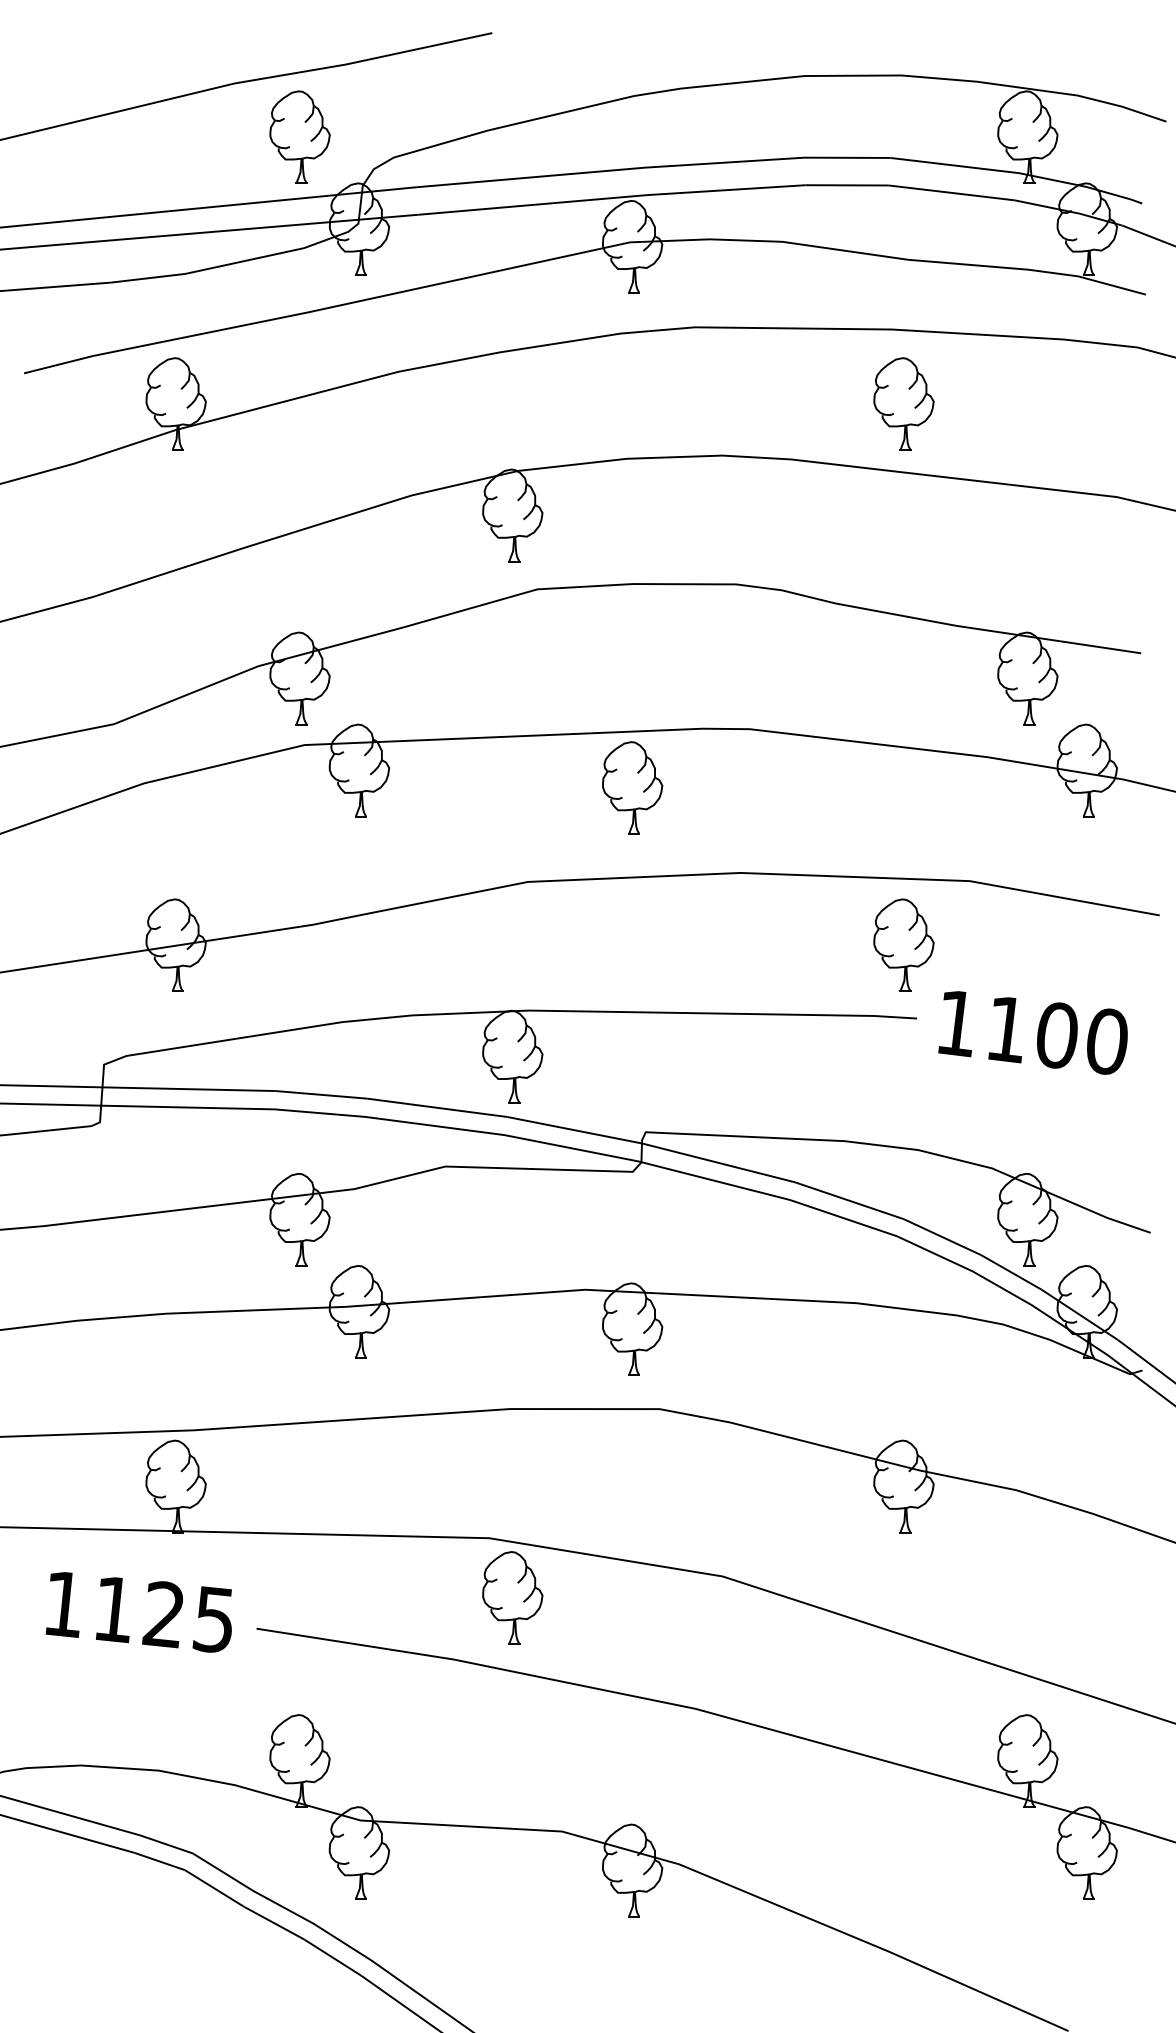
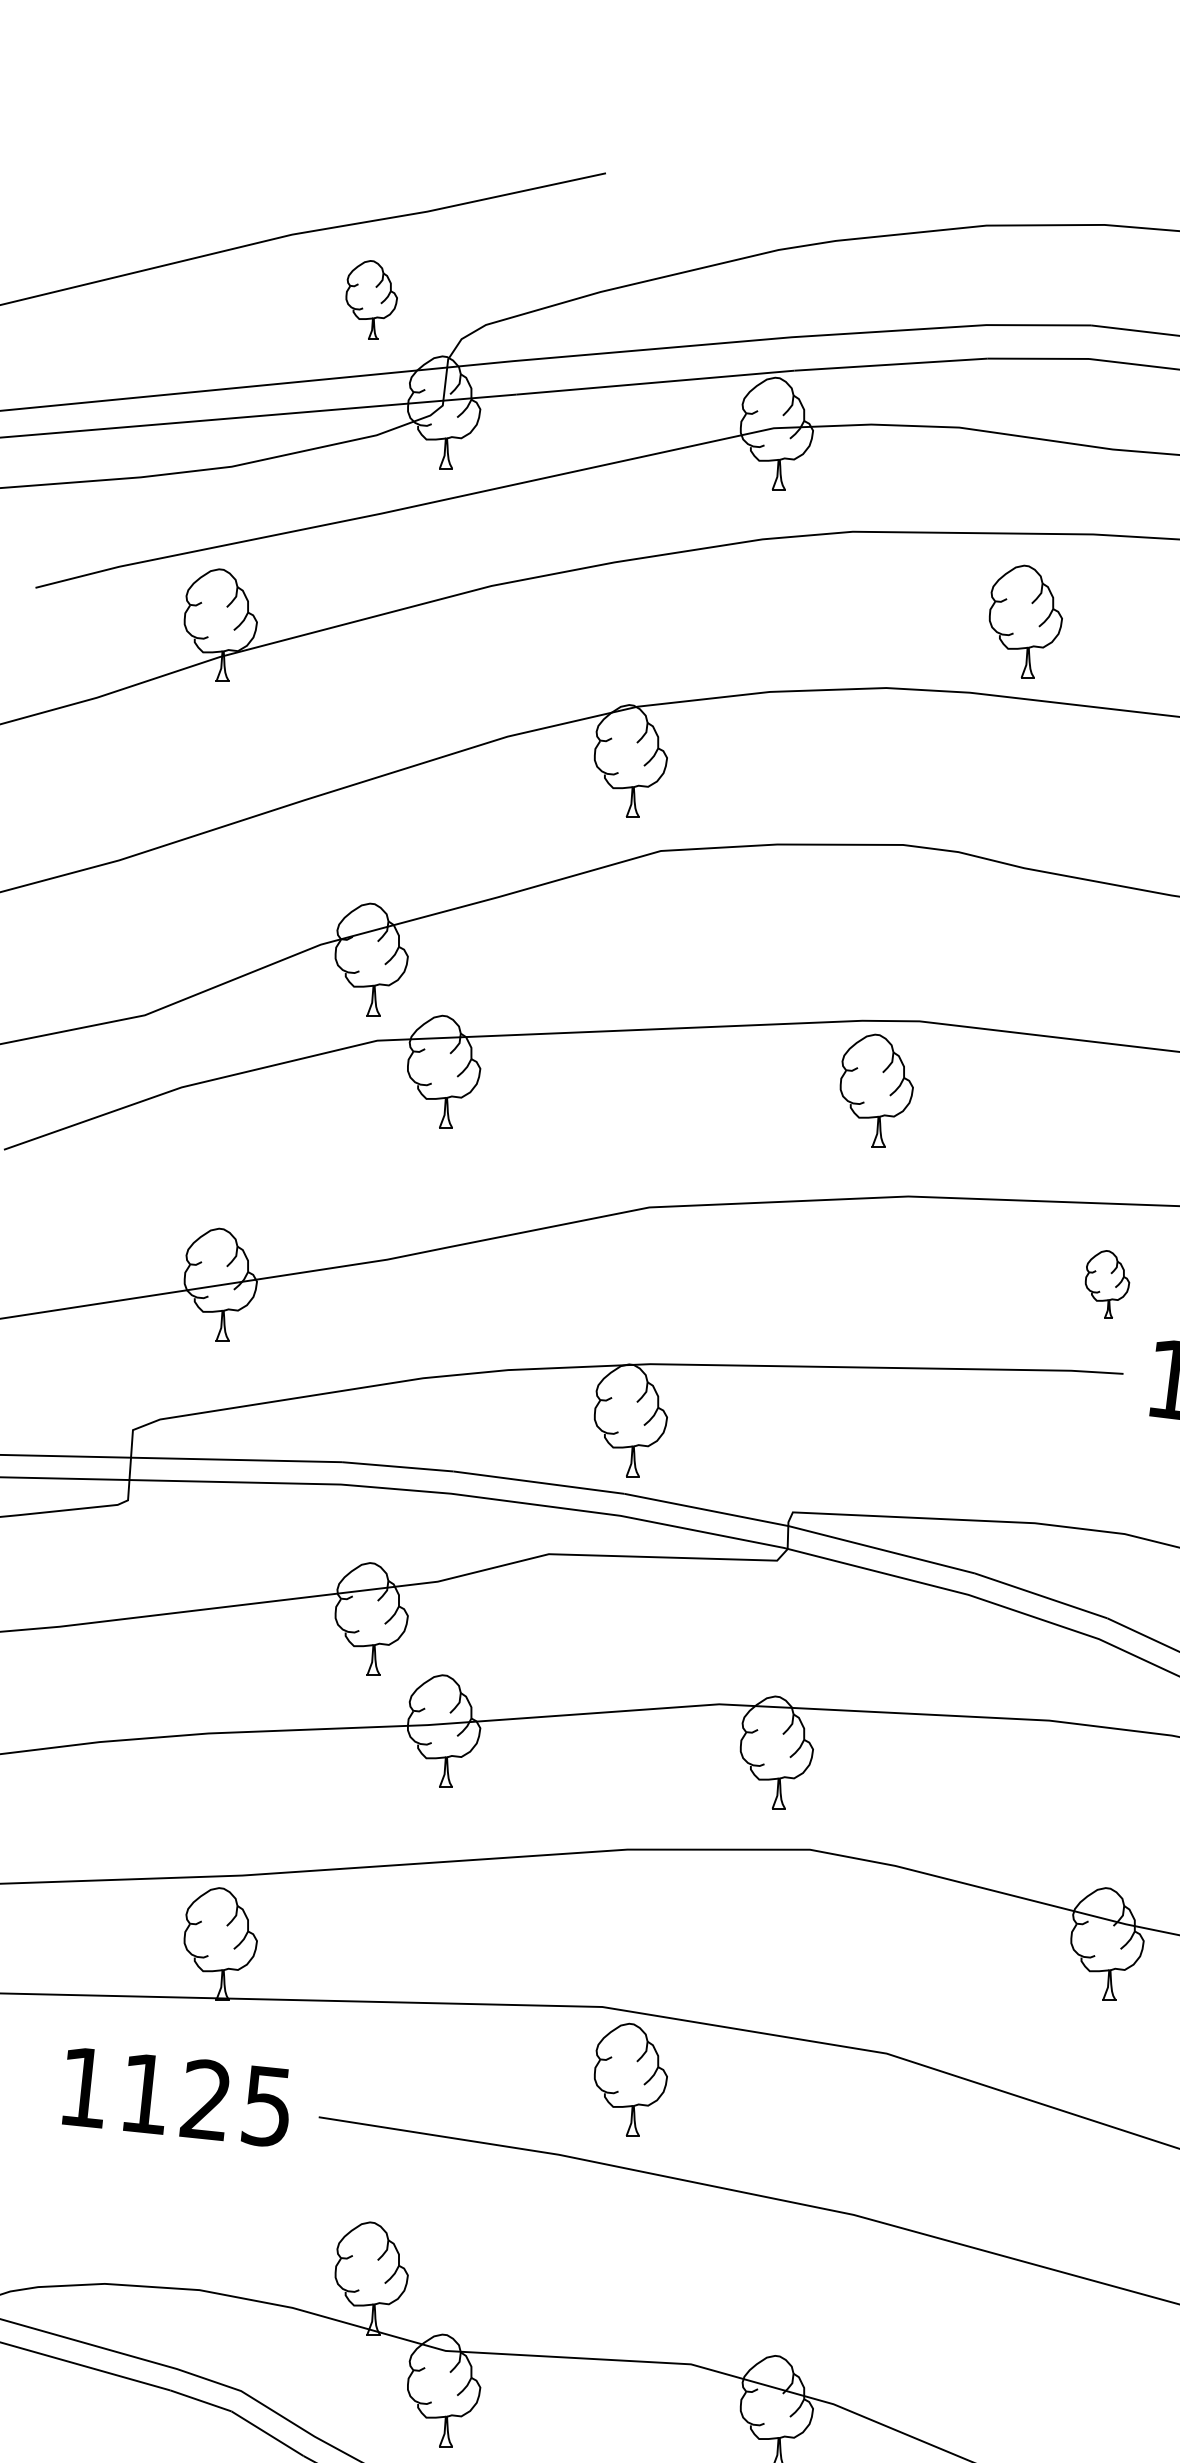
part: (299, 136) -> (371, 299), size x0.7
part: (903, 403) -> (1025, 620), moved
part: (632, 787) -> (876, 1089), moved
part: (903, 944) -> (1106, 1283), size x0.6

